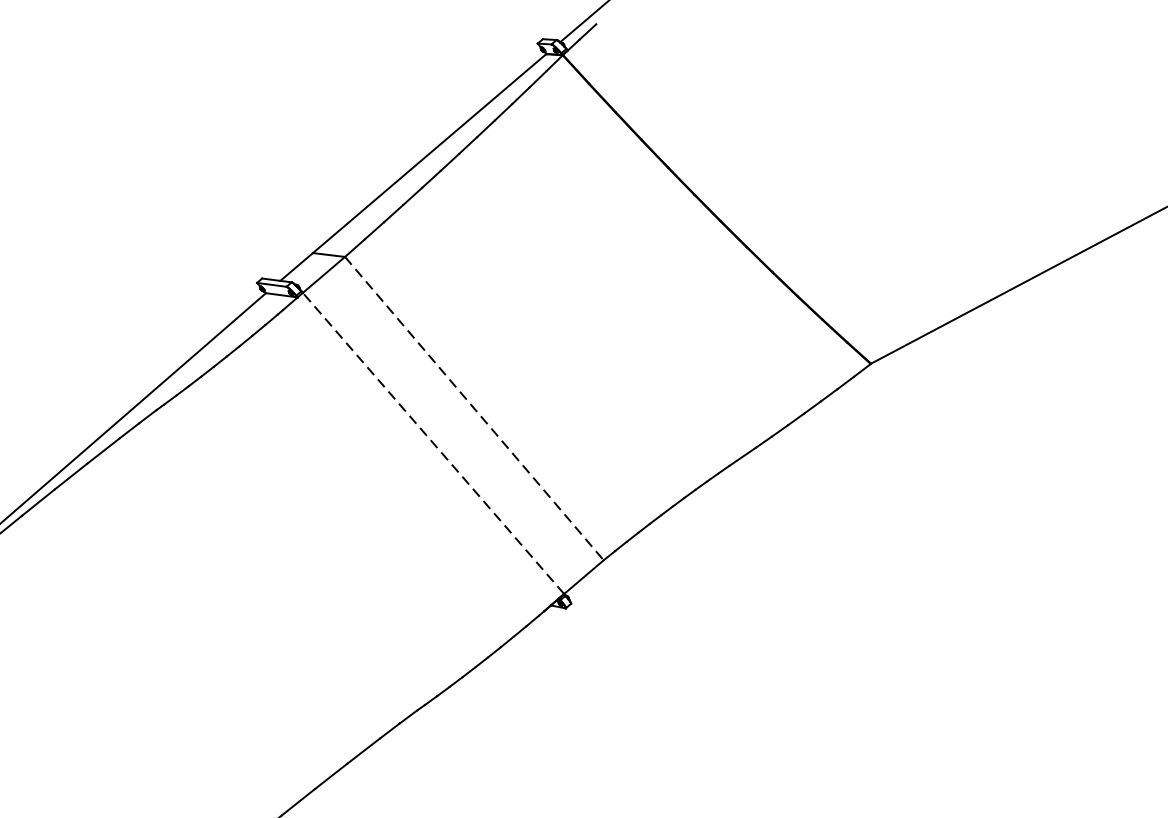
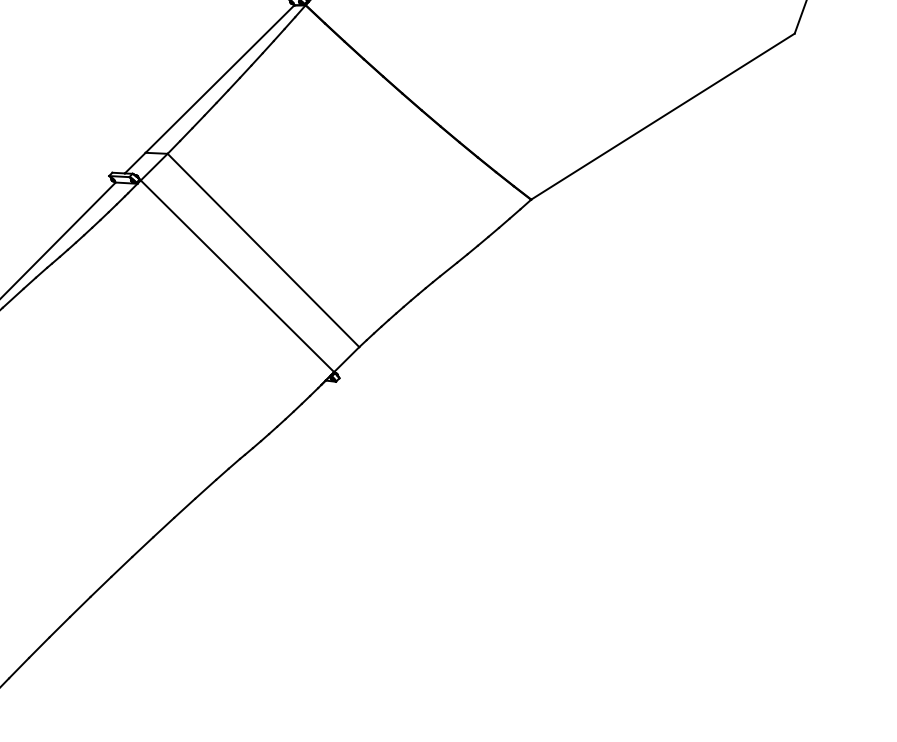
line: (474, 408) -> (263, 250), dashed -> solid
line: (433, 442) -> (237, 275), dashed -> solid

